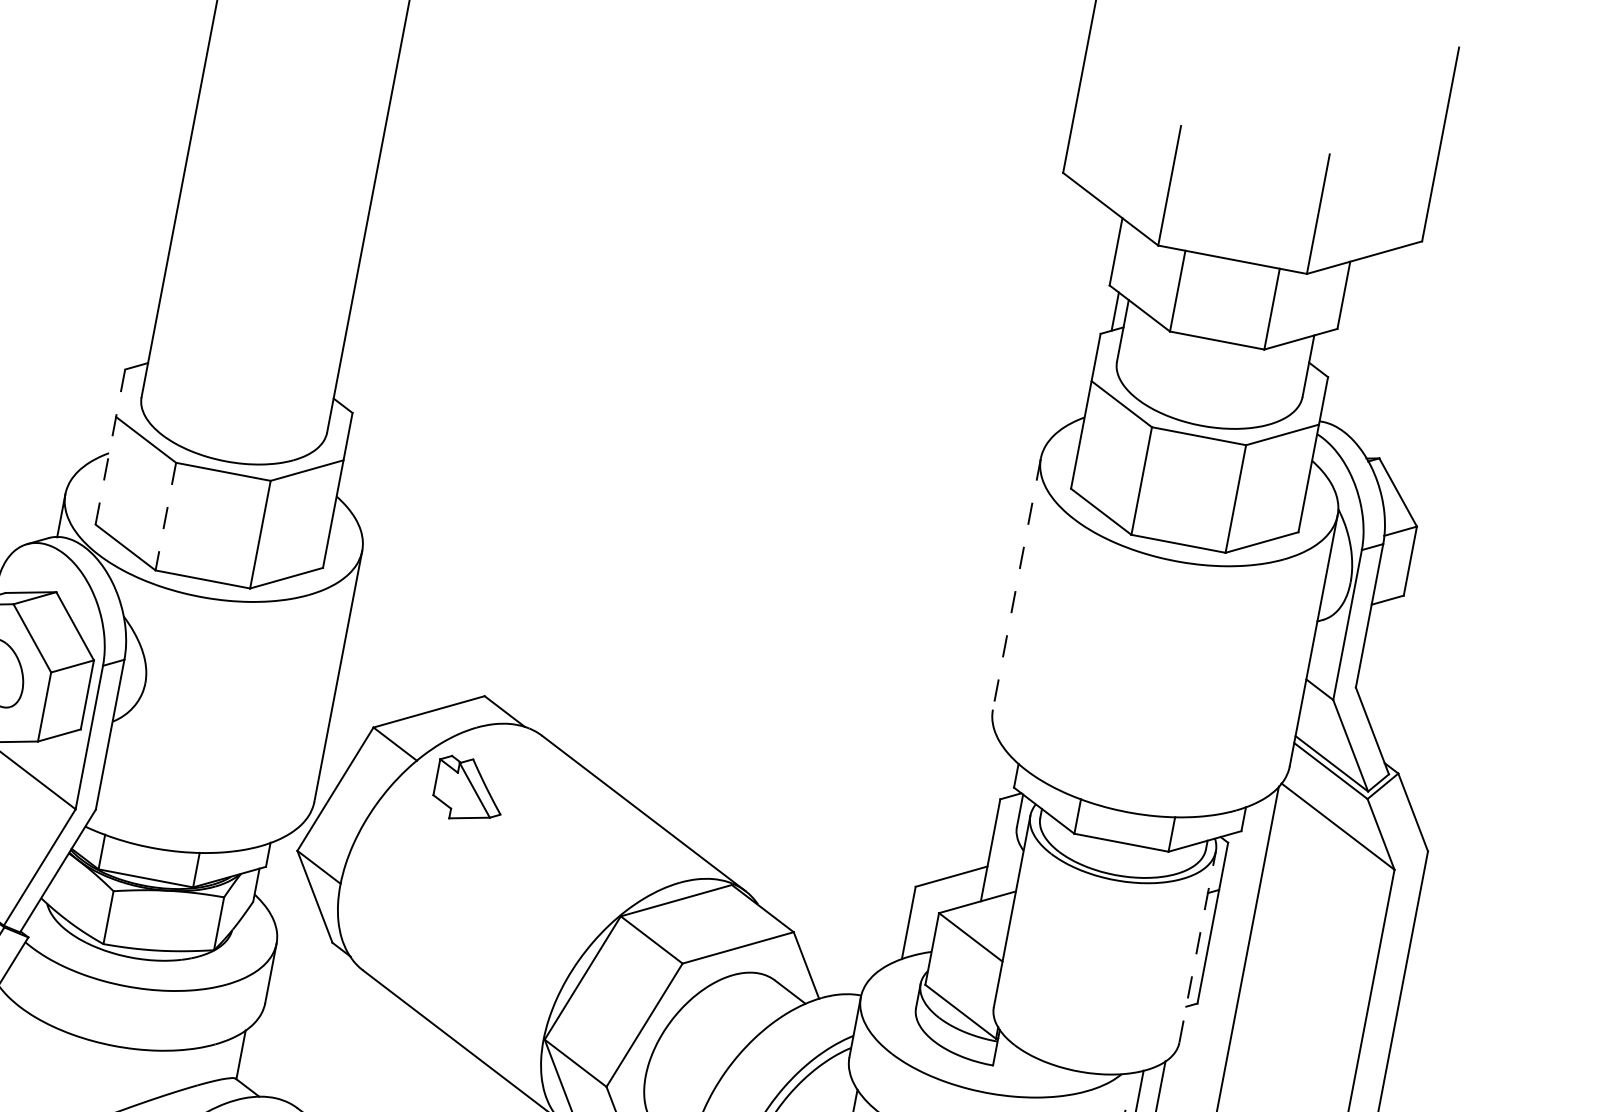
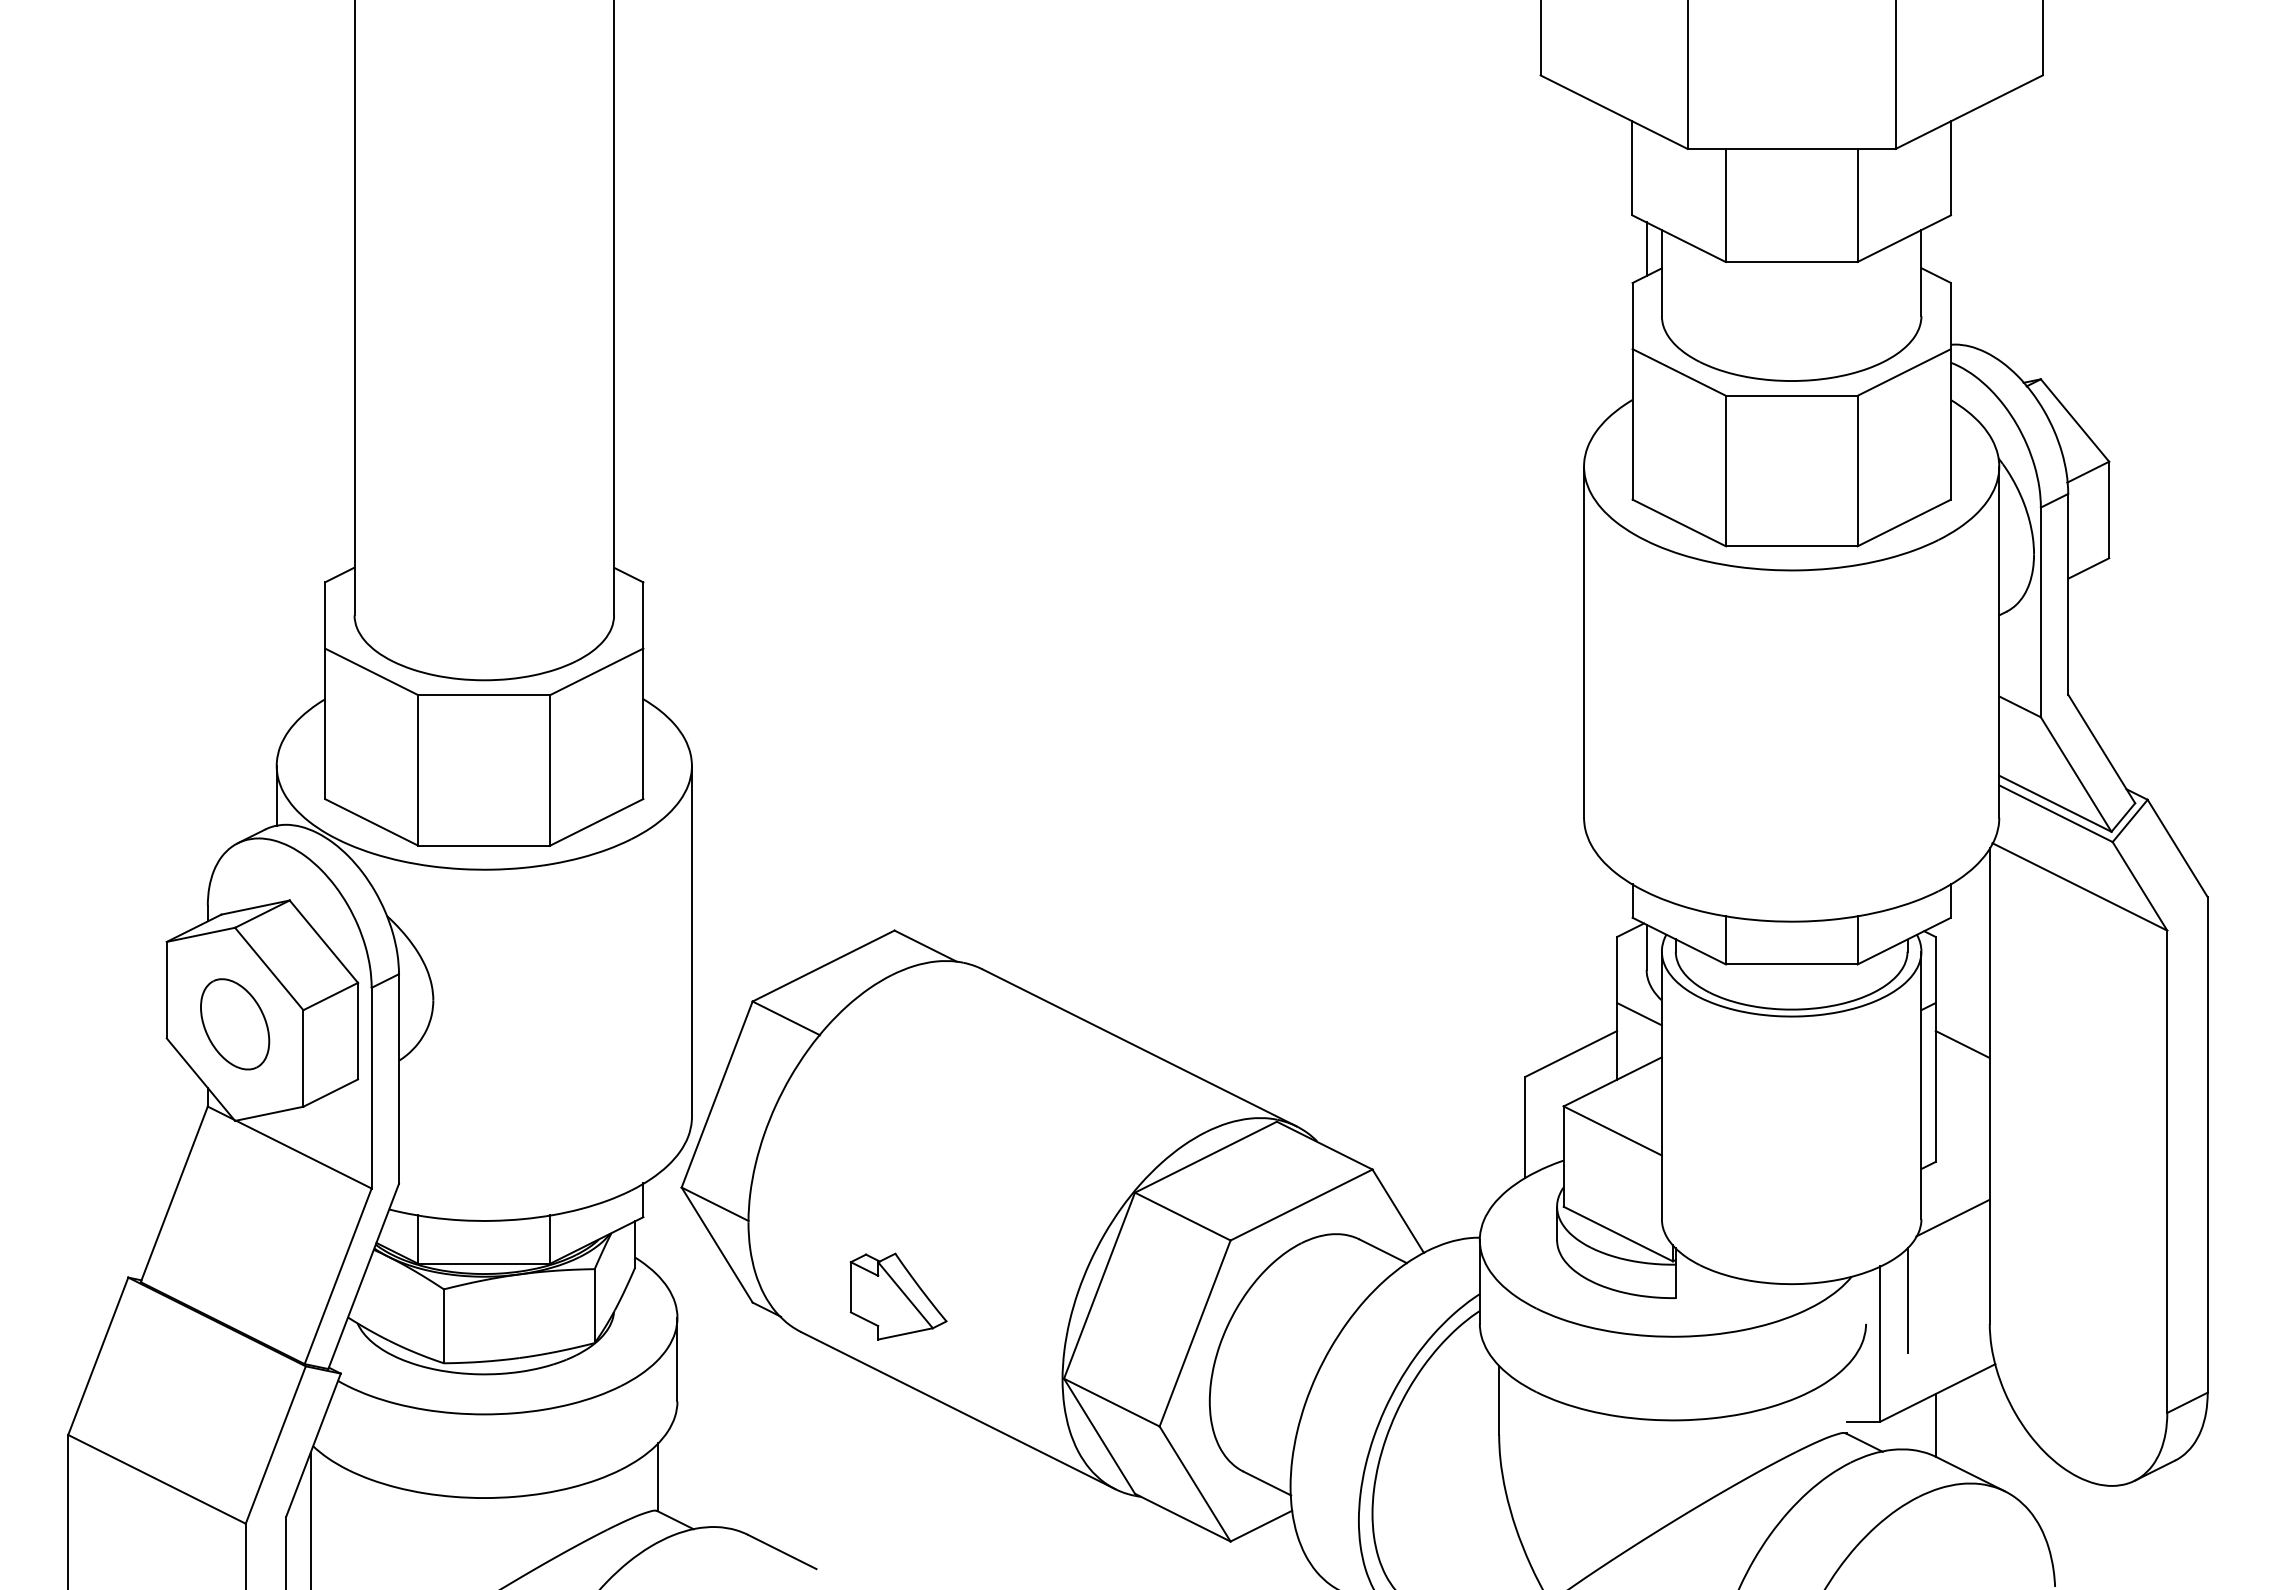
line: (110, 446) -> (325, 690), dashed -> solid
line: (166, 516) -> (418, 770), dashed -> solid
line: (1017, 584) -> (1584, 642), dashed -> solid
part: (469, 790) -> (898, 1296), moved
line: (1005, 857) -> (1639, 1014), added
line: (1232, 923) -> (1962, 1044), added
line: (1197, 946) -> (1921, 1085), dashed -> solid
line: (1201, 1045) -> (1952, 1217), added

